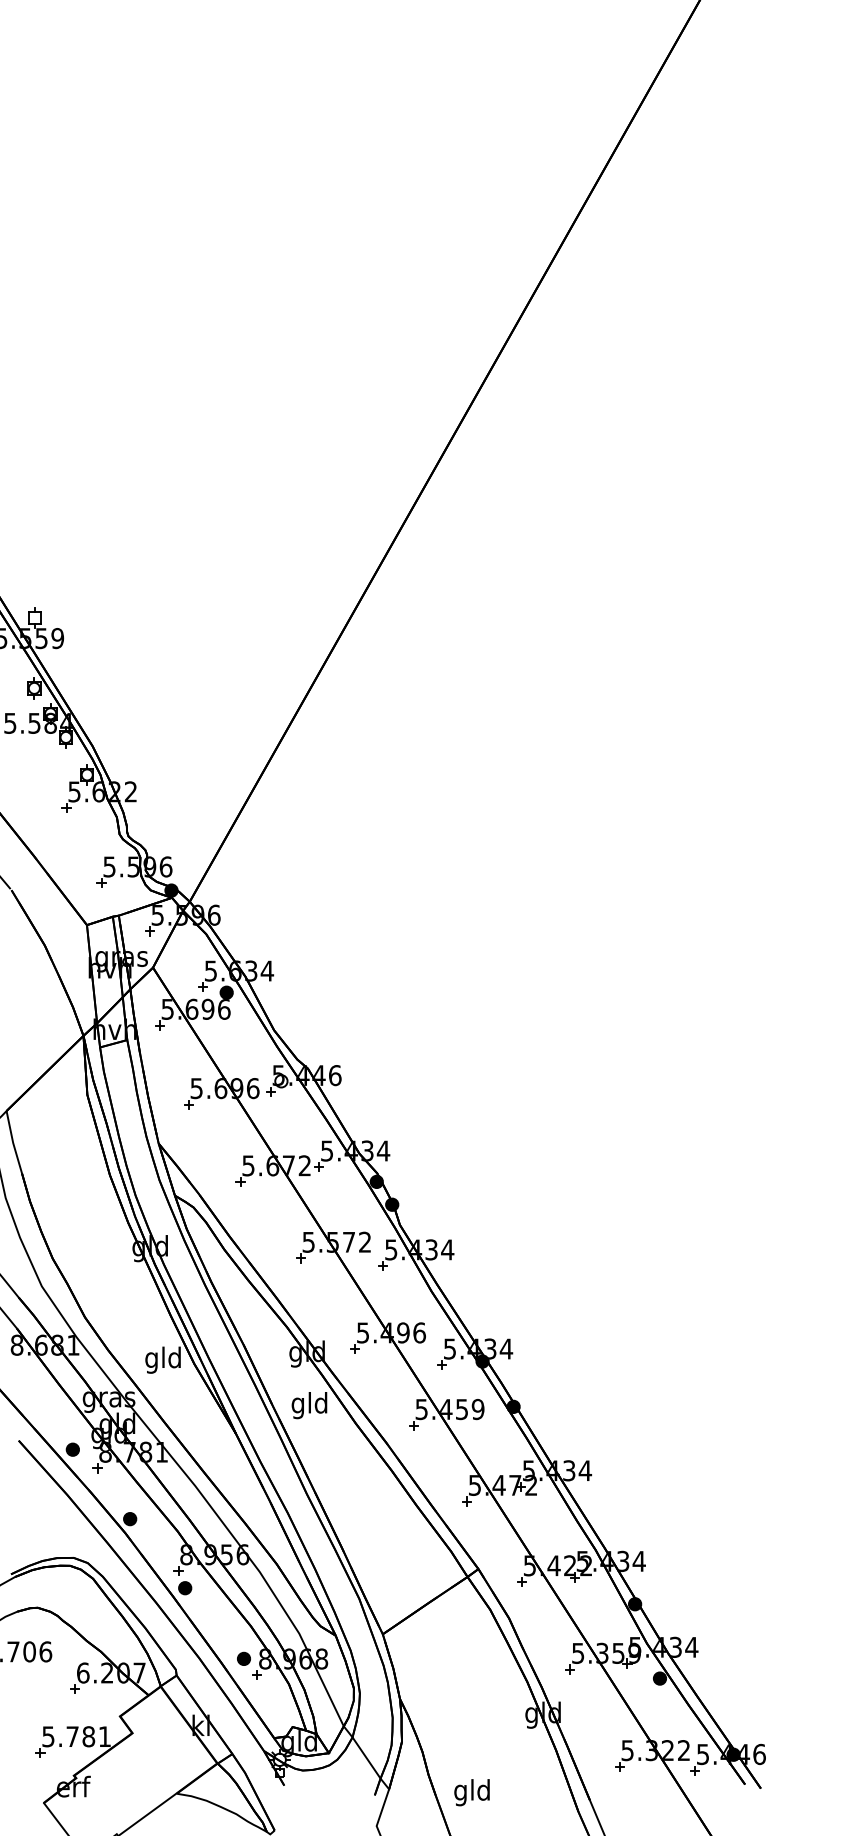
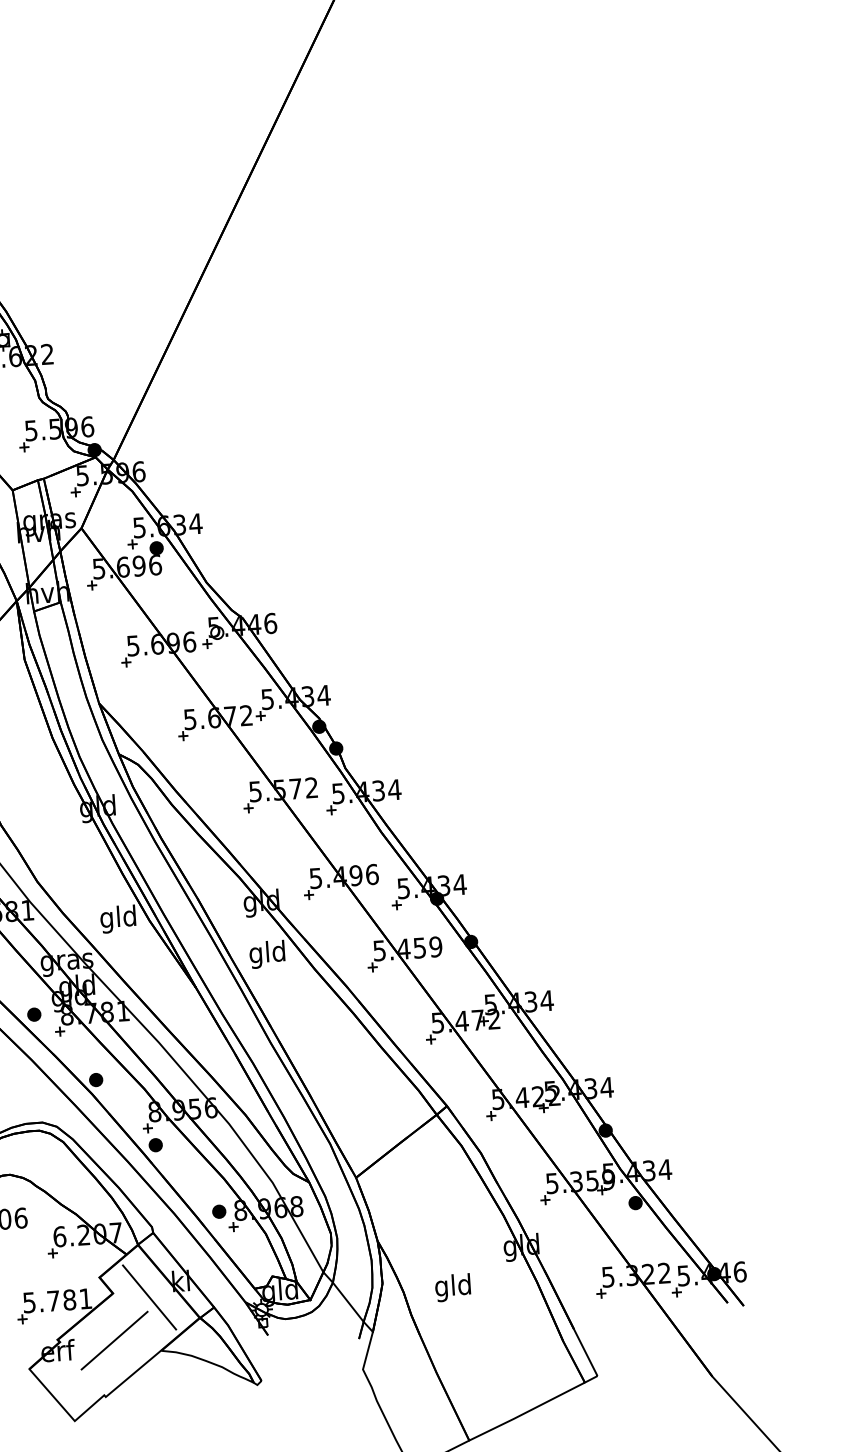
line: (168, 1739) -> (149, 1297), added
line: (130, 1779) -> (114, 1339), added
text: (471, 1792) -> (452, 1287), moved

